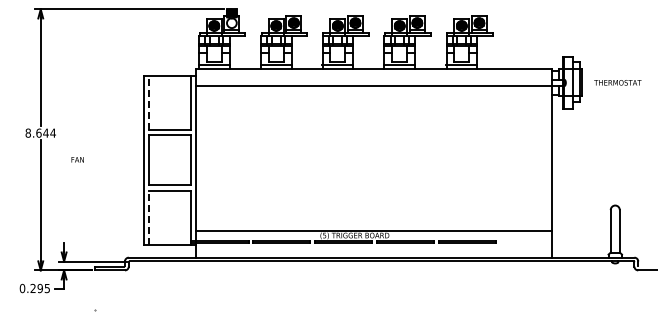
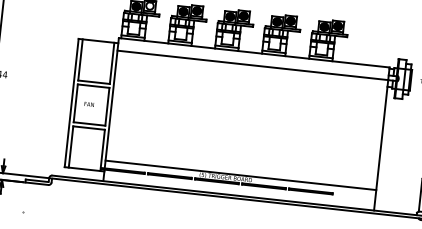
line: (149, 102) -> (80, 59), dashed -> solid
text: (77, 159) -> (89, 104), moved
line: (149, 217) -> (71, 146), dashed -> solid

